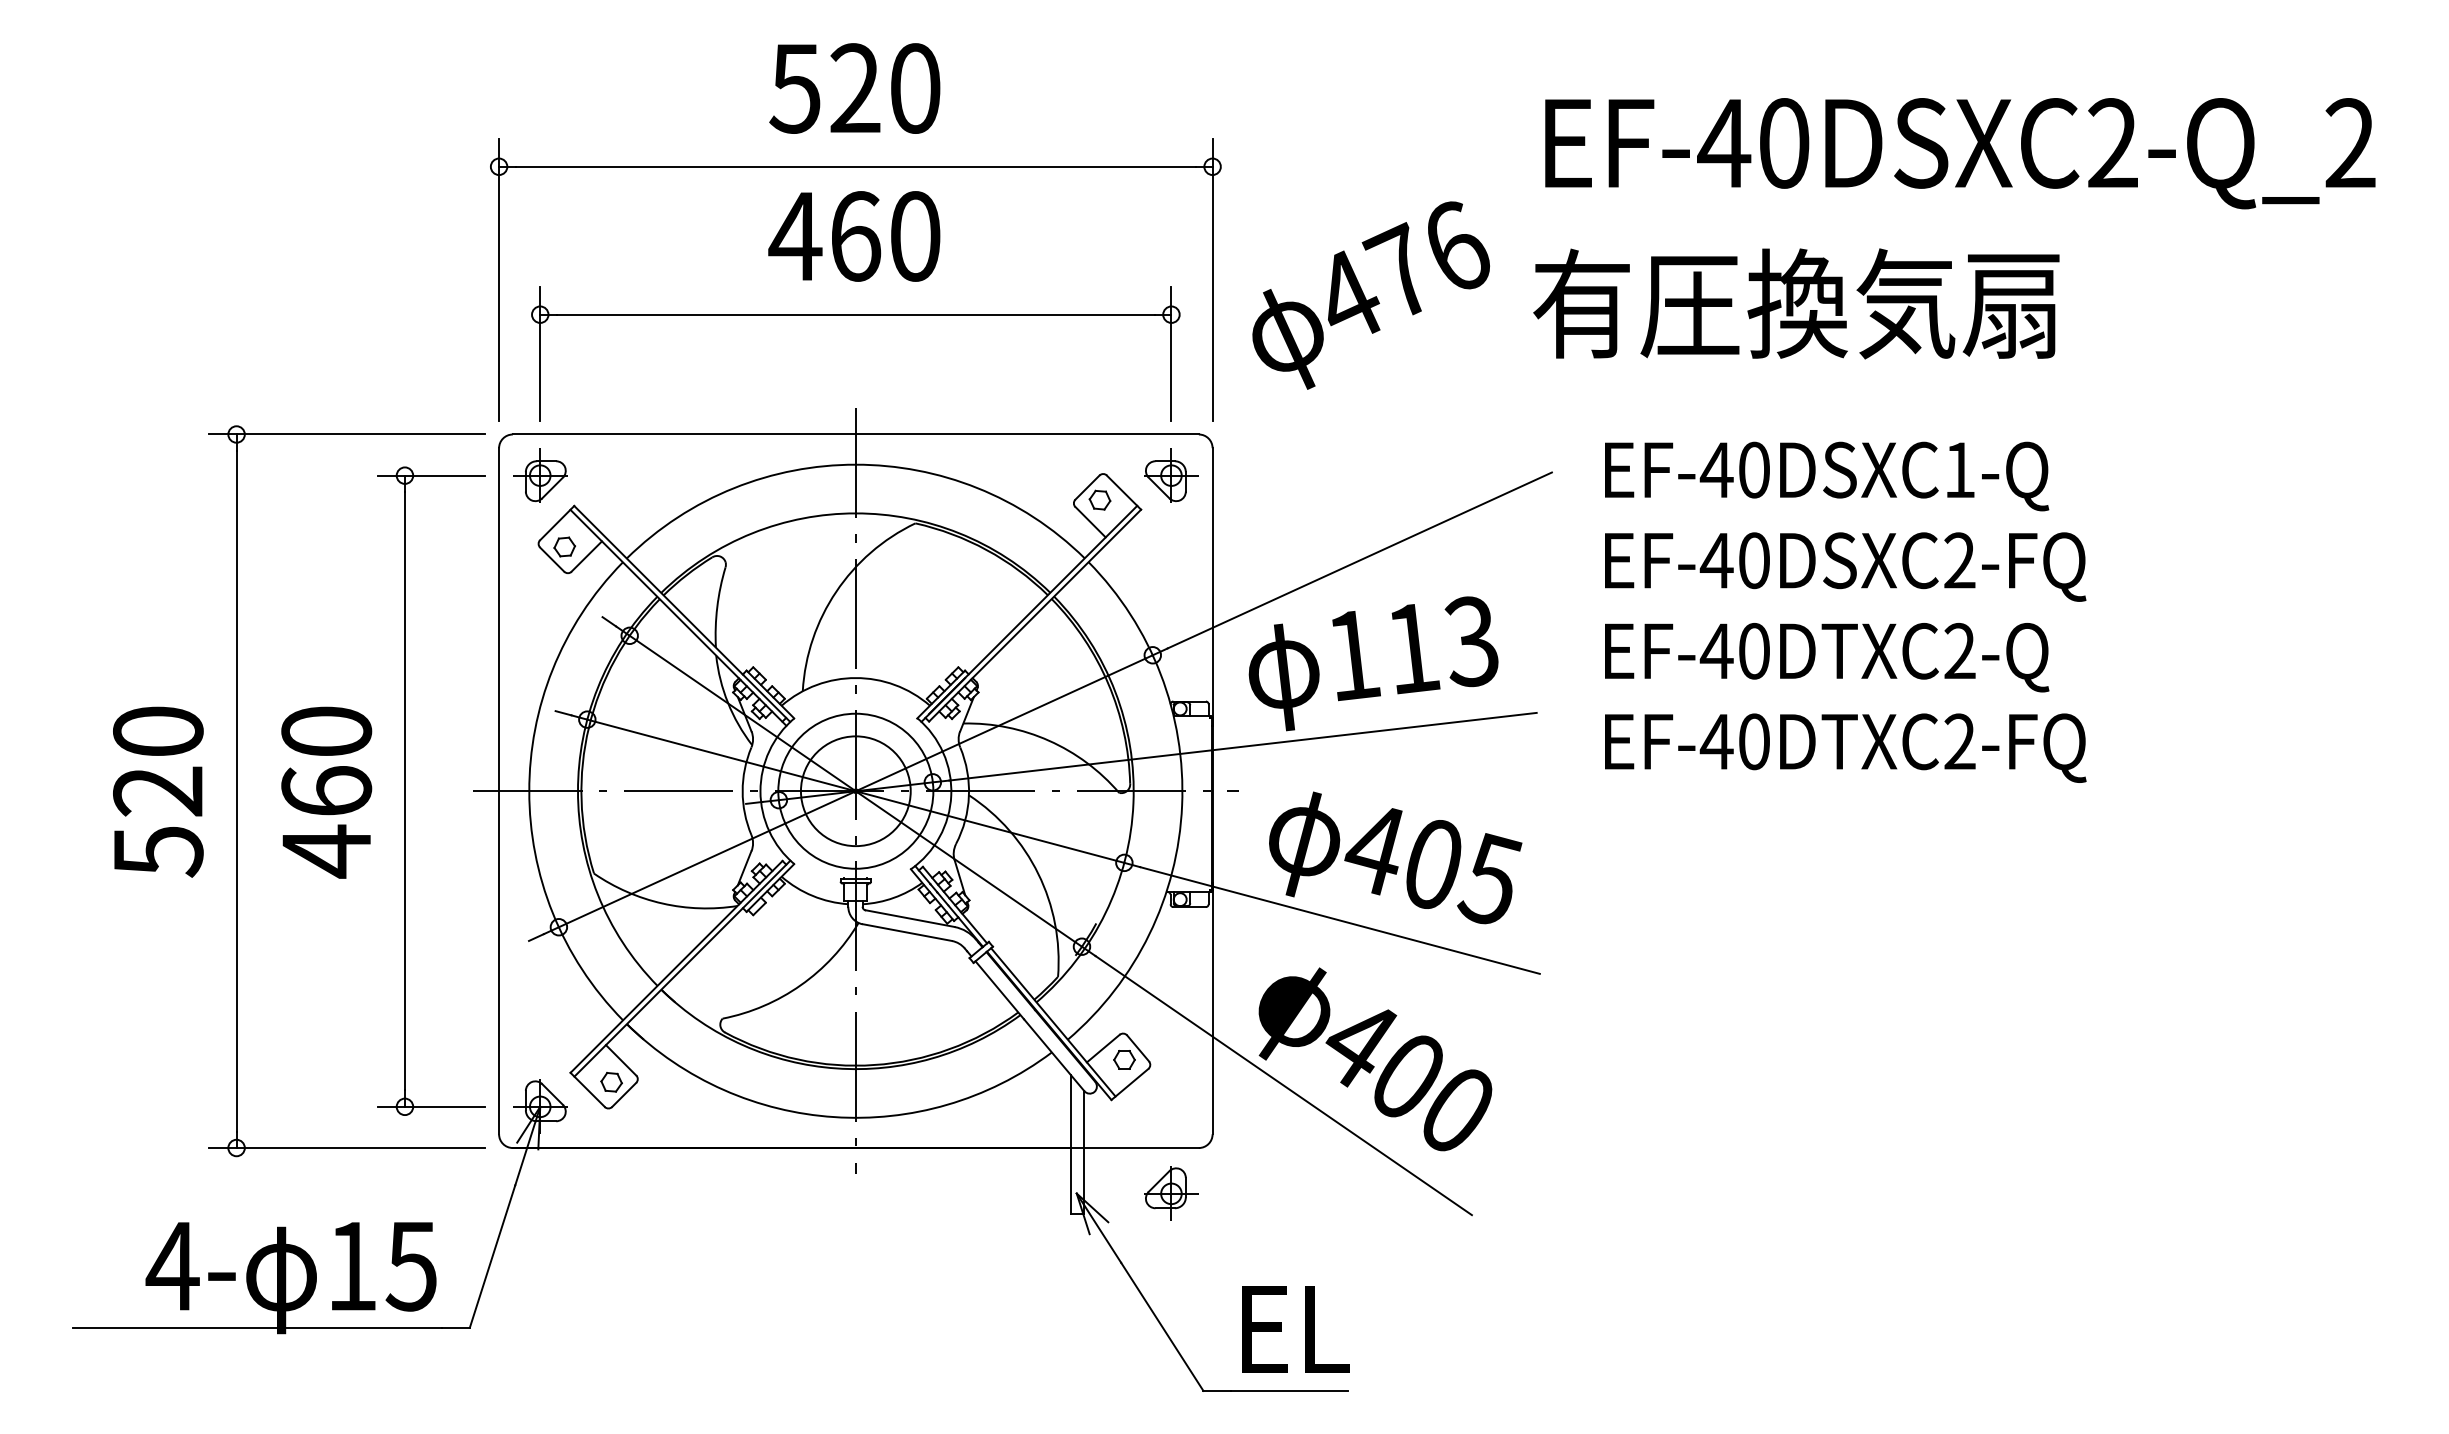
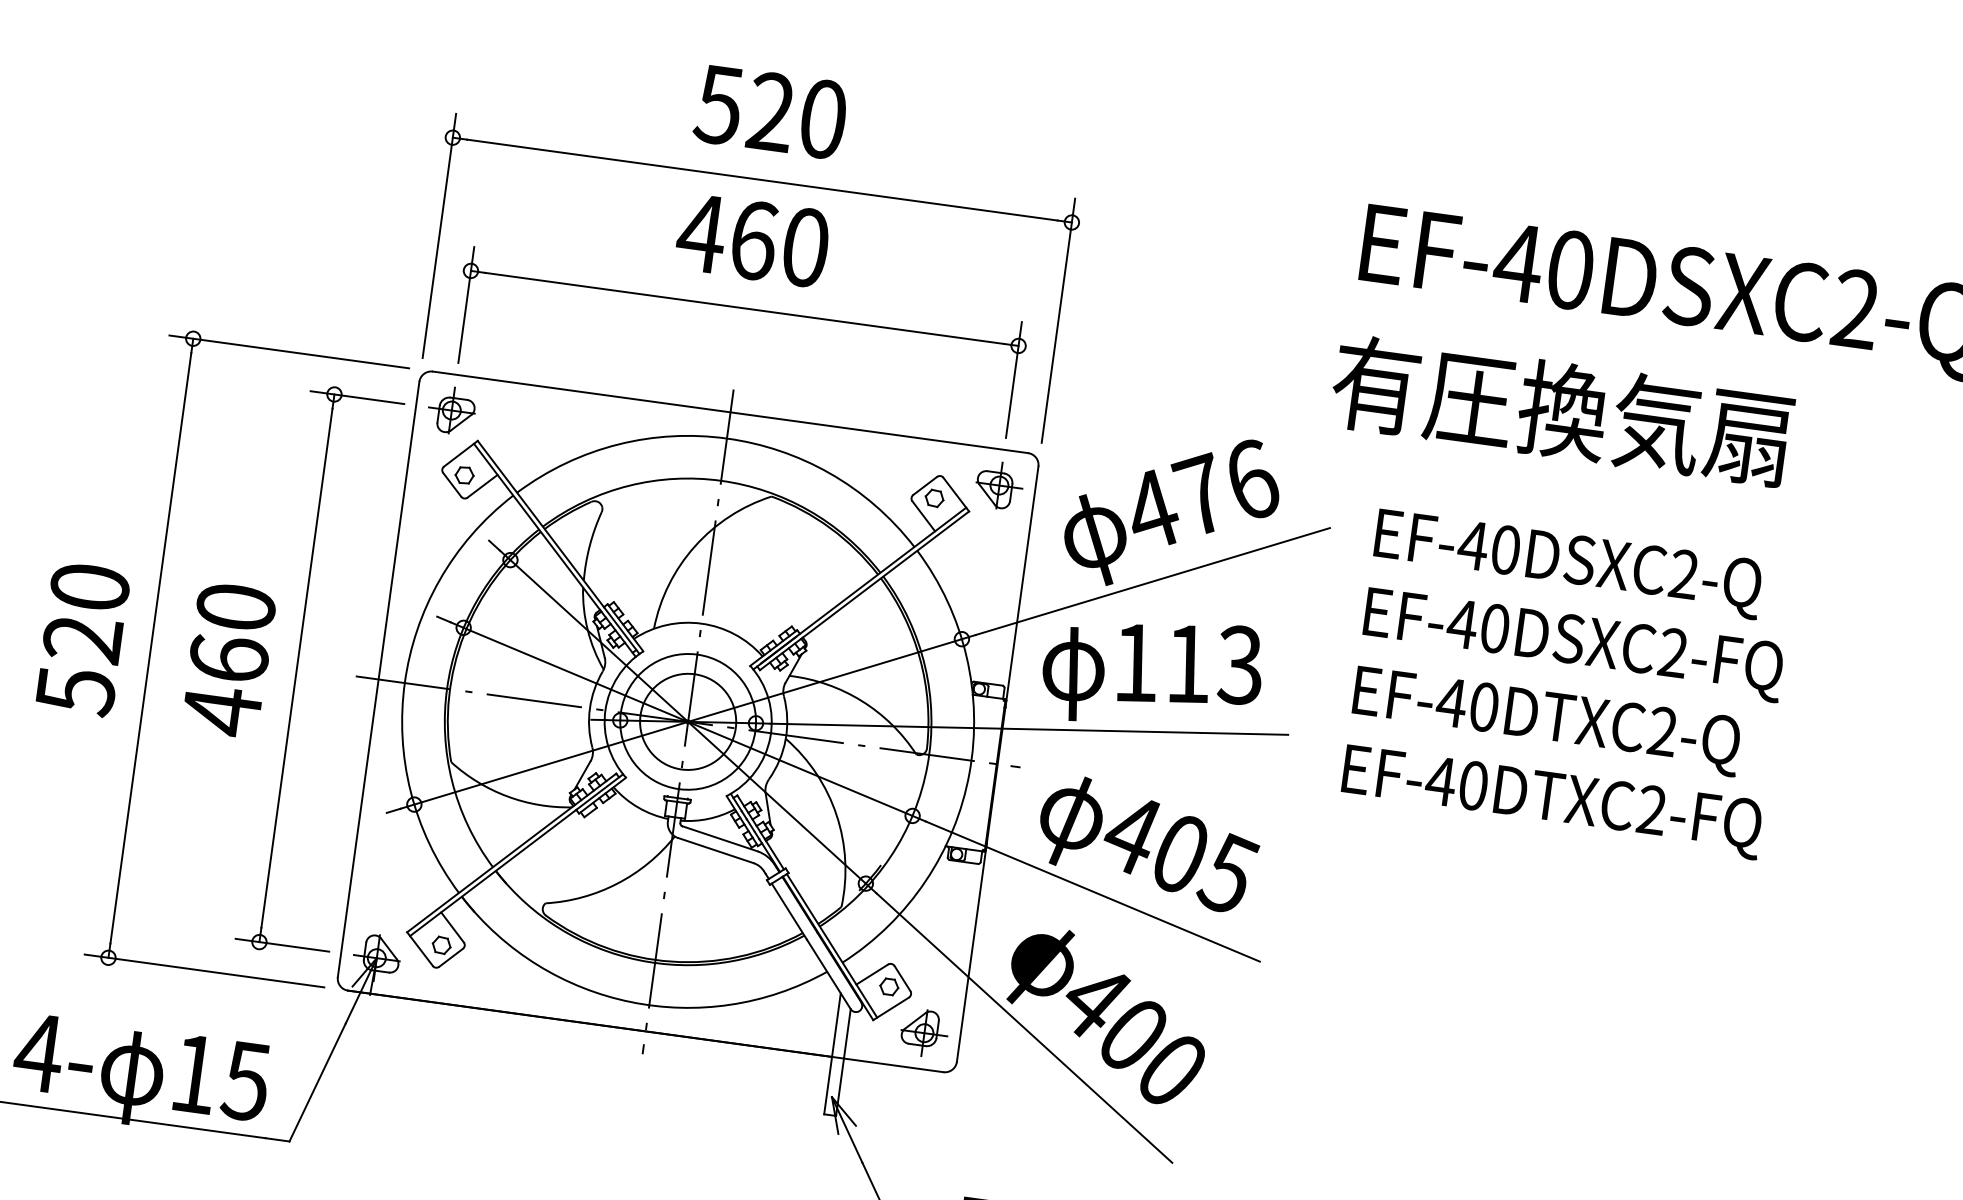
text: (1370, 295) -> (1171, 511), moved
text: (1959, 469) -> (1683, 573), EF-40DSXC1-Q -> EF-40DSXC2-Q
part: (1171, 1193) -> (924, 1032), moved

